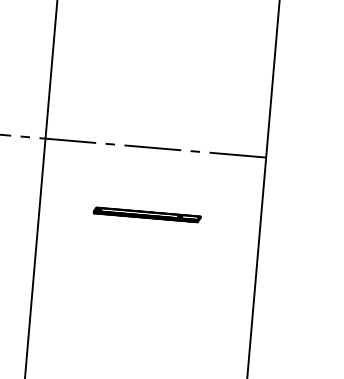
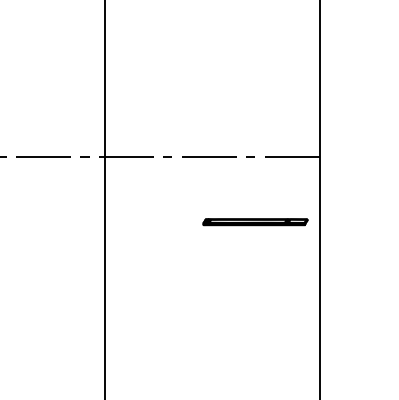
part: (147, 215) -> (255, 222), moved

